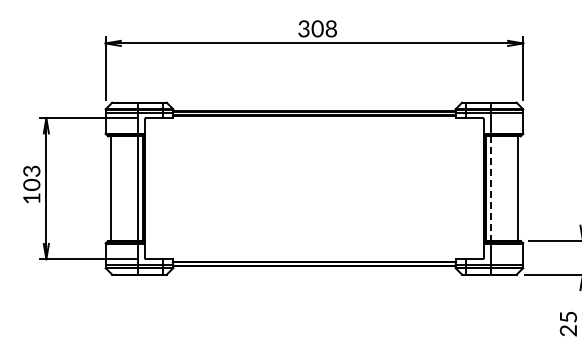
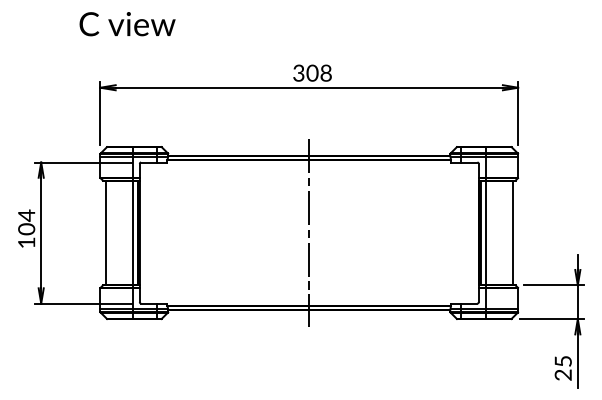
text: (31, 171) -> (26, 215), 103 -> 104
line: (314, 188) -> (309, 232), added
line: (490, 189) -> (485, 233), dashed -> solid

